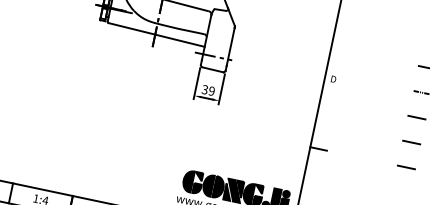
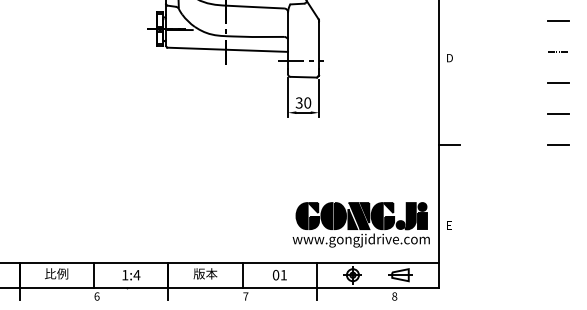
text: (211, 90) -> (307, 102), 39 -> 30

